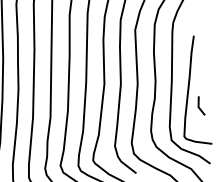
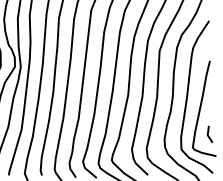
part: (200, 105) -> (209, 133), moved

